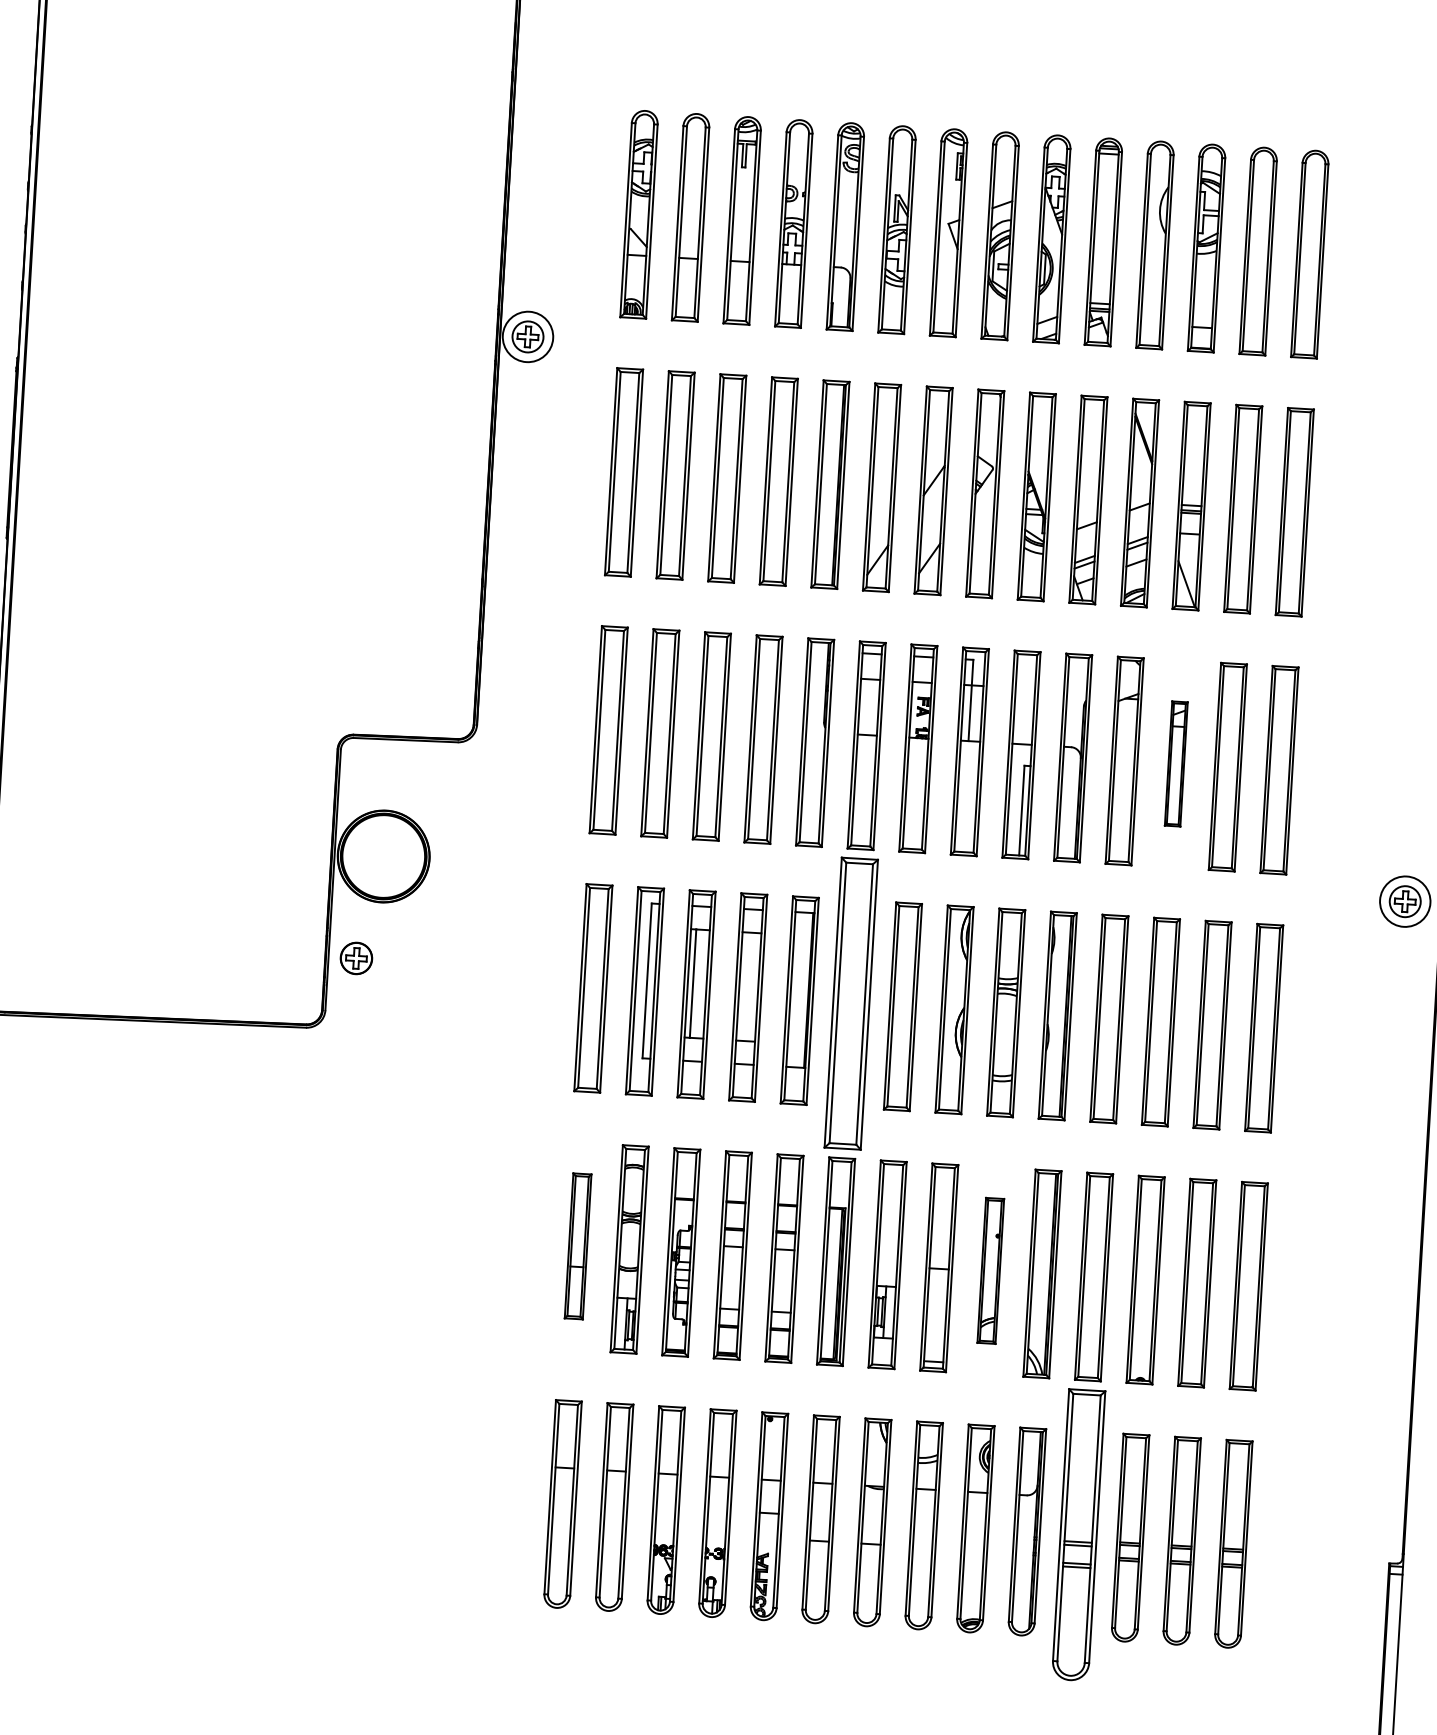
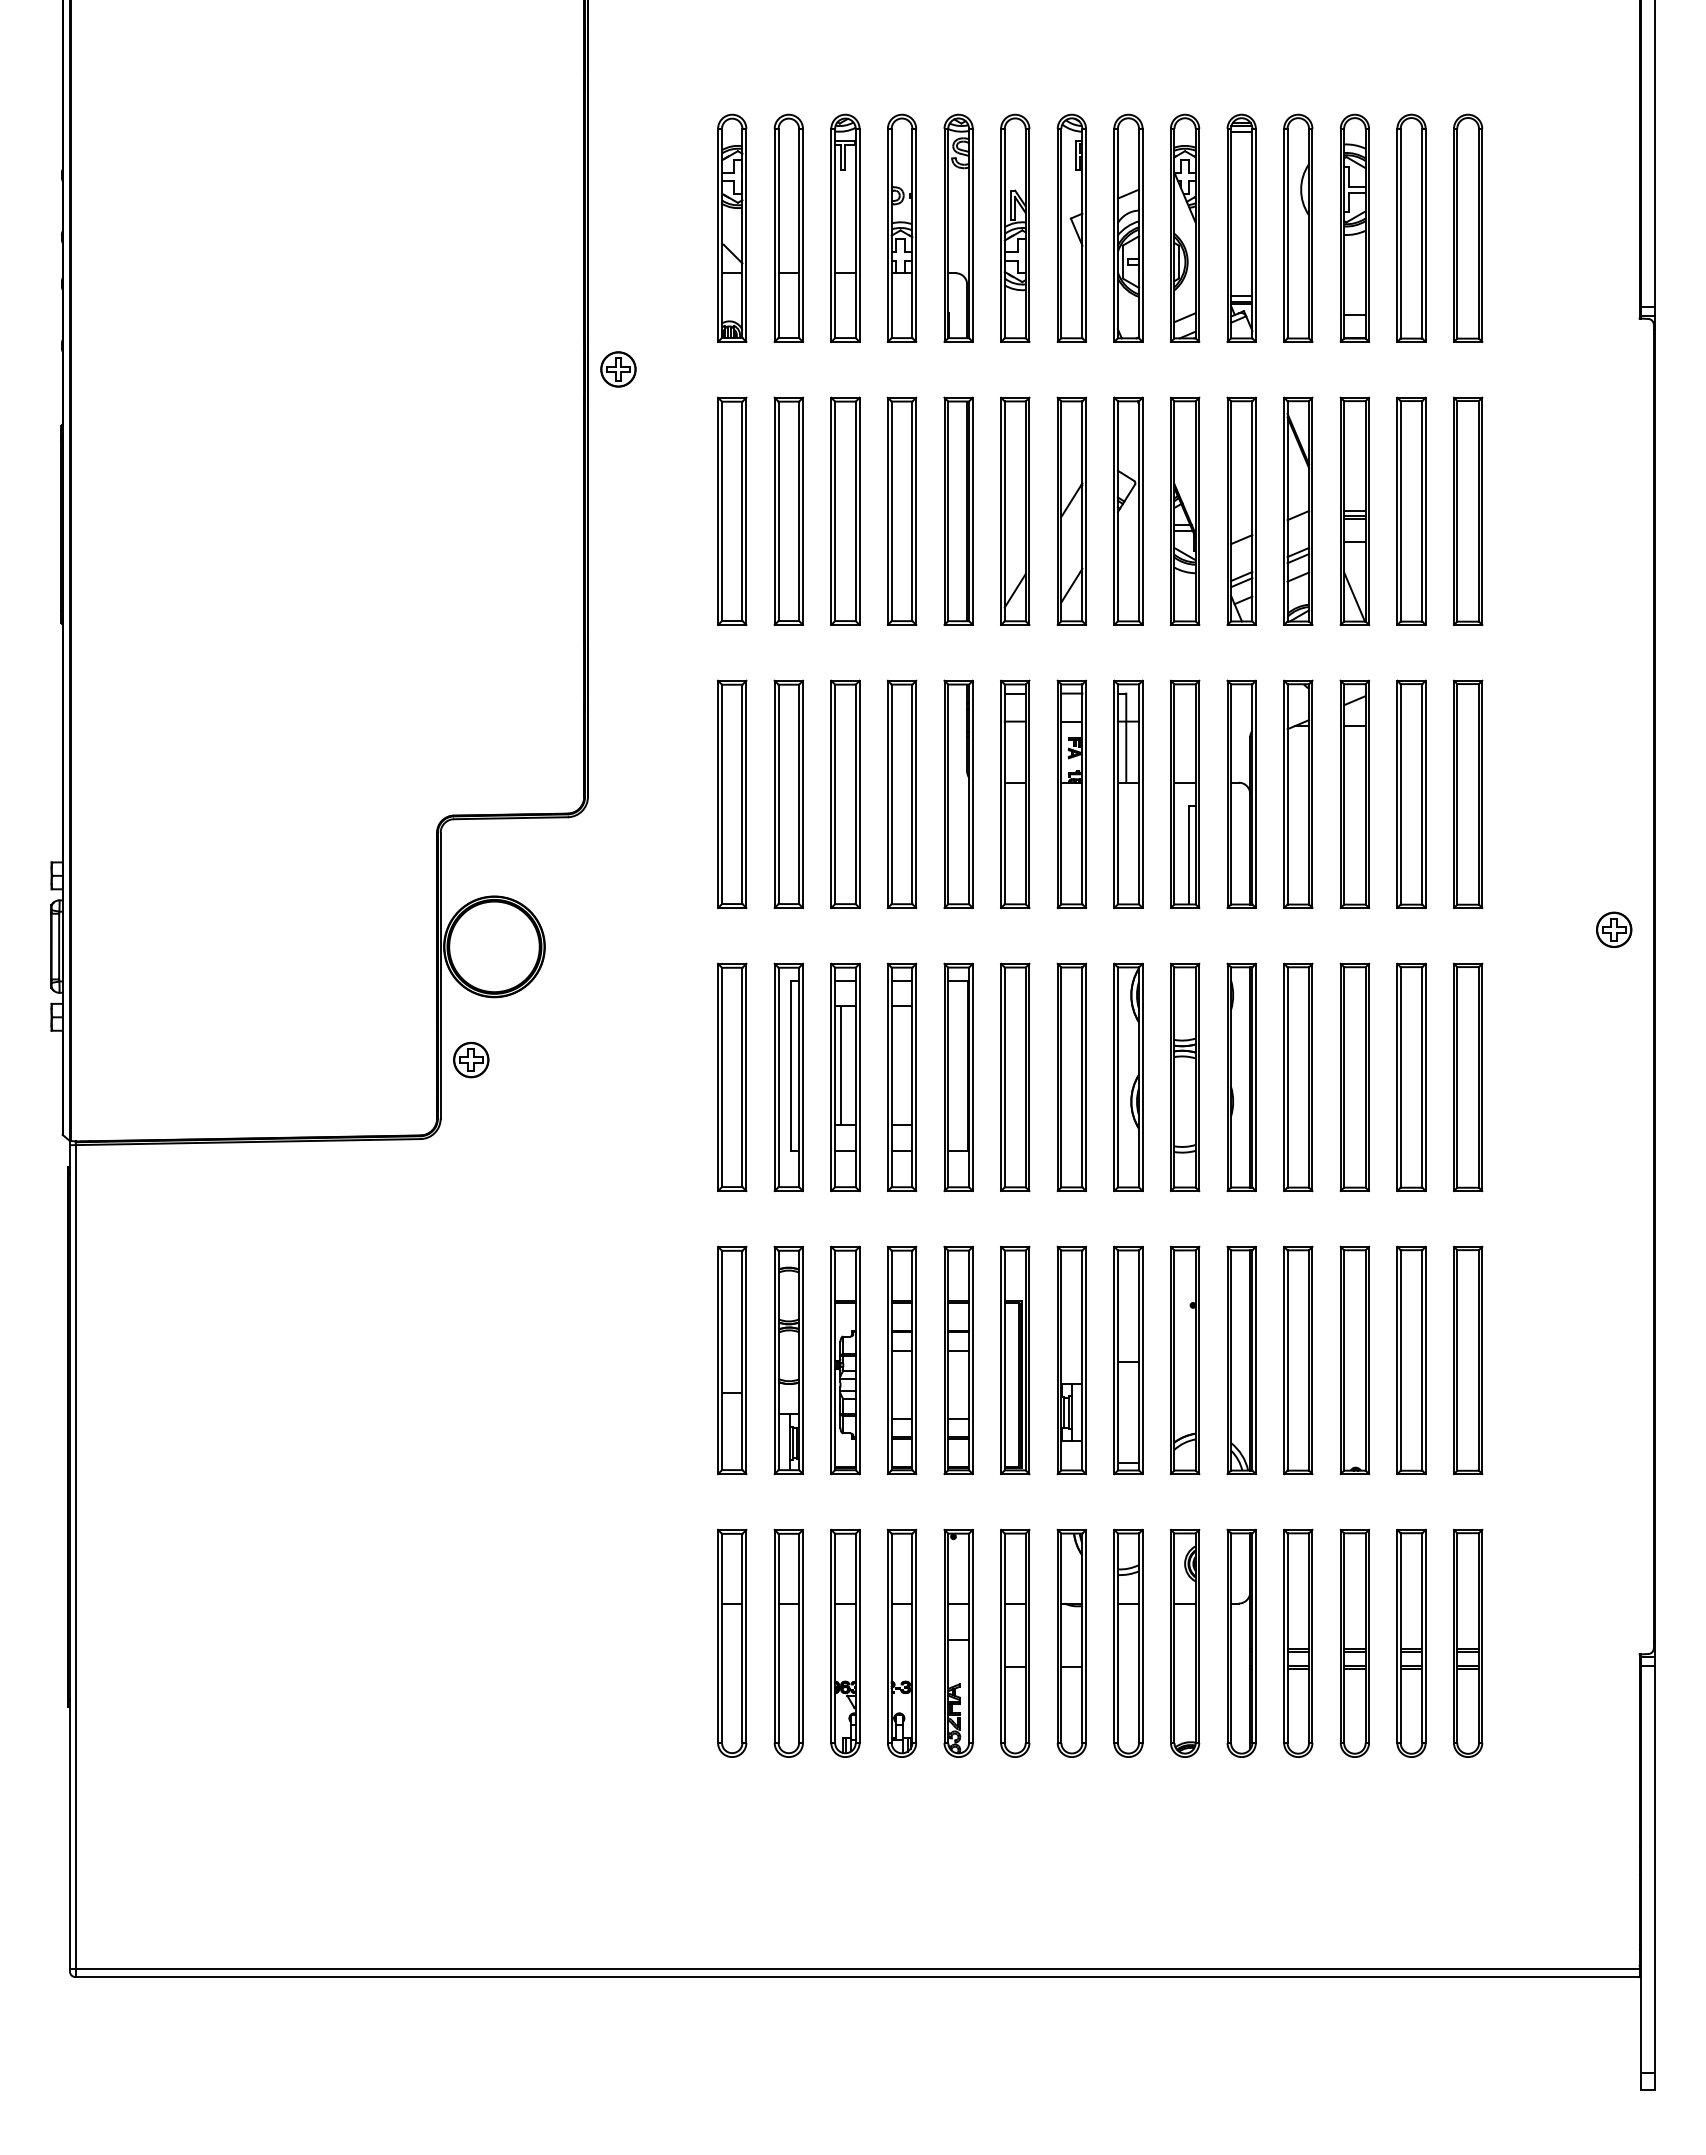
circle: (528, 336) -> (618, 369), size x0.62
part: (1175, 763) -> (1354, 793), size x1.67
circle: (1404, 901) -> (1613, 929), size x0.62
part: (851, 1003) -> (1015, 1077), size x0.71
part: (578, 1246) -> (732, 1360), size x1.43
part: (990, 1270) -> (1184, 1360), size x1.43
part: (1078, 1534) -> (1298, 1642), size x0.71

